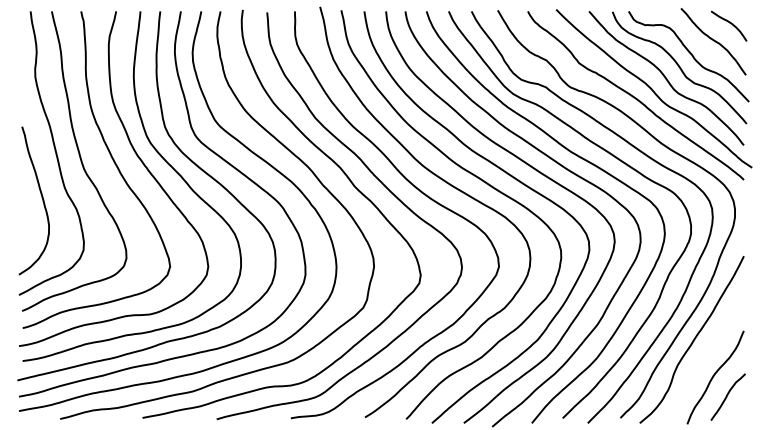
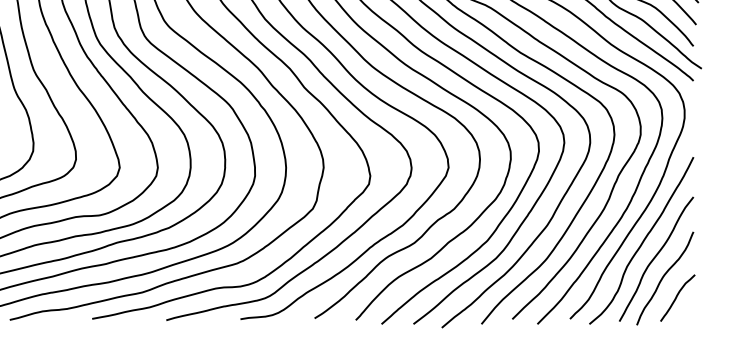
curve: (706, 356) -> (656, 257), added

